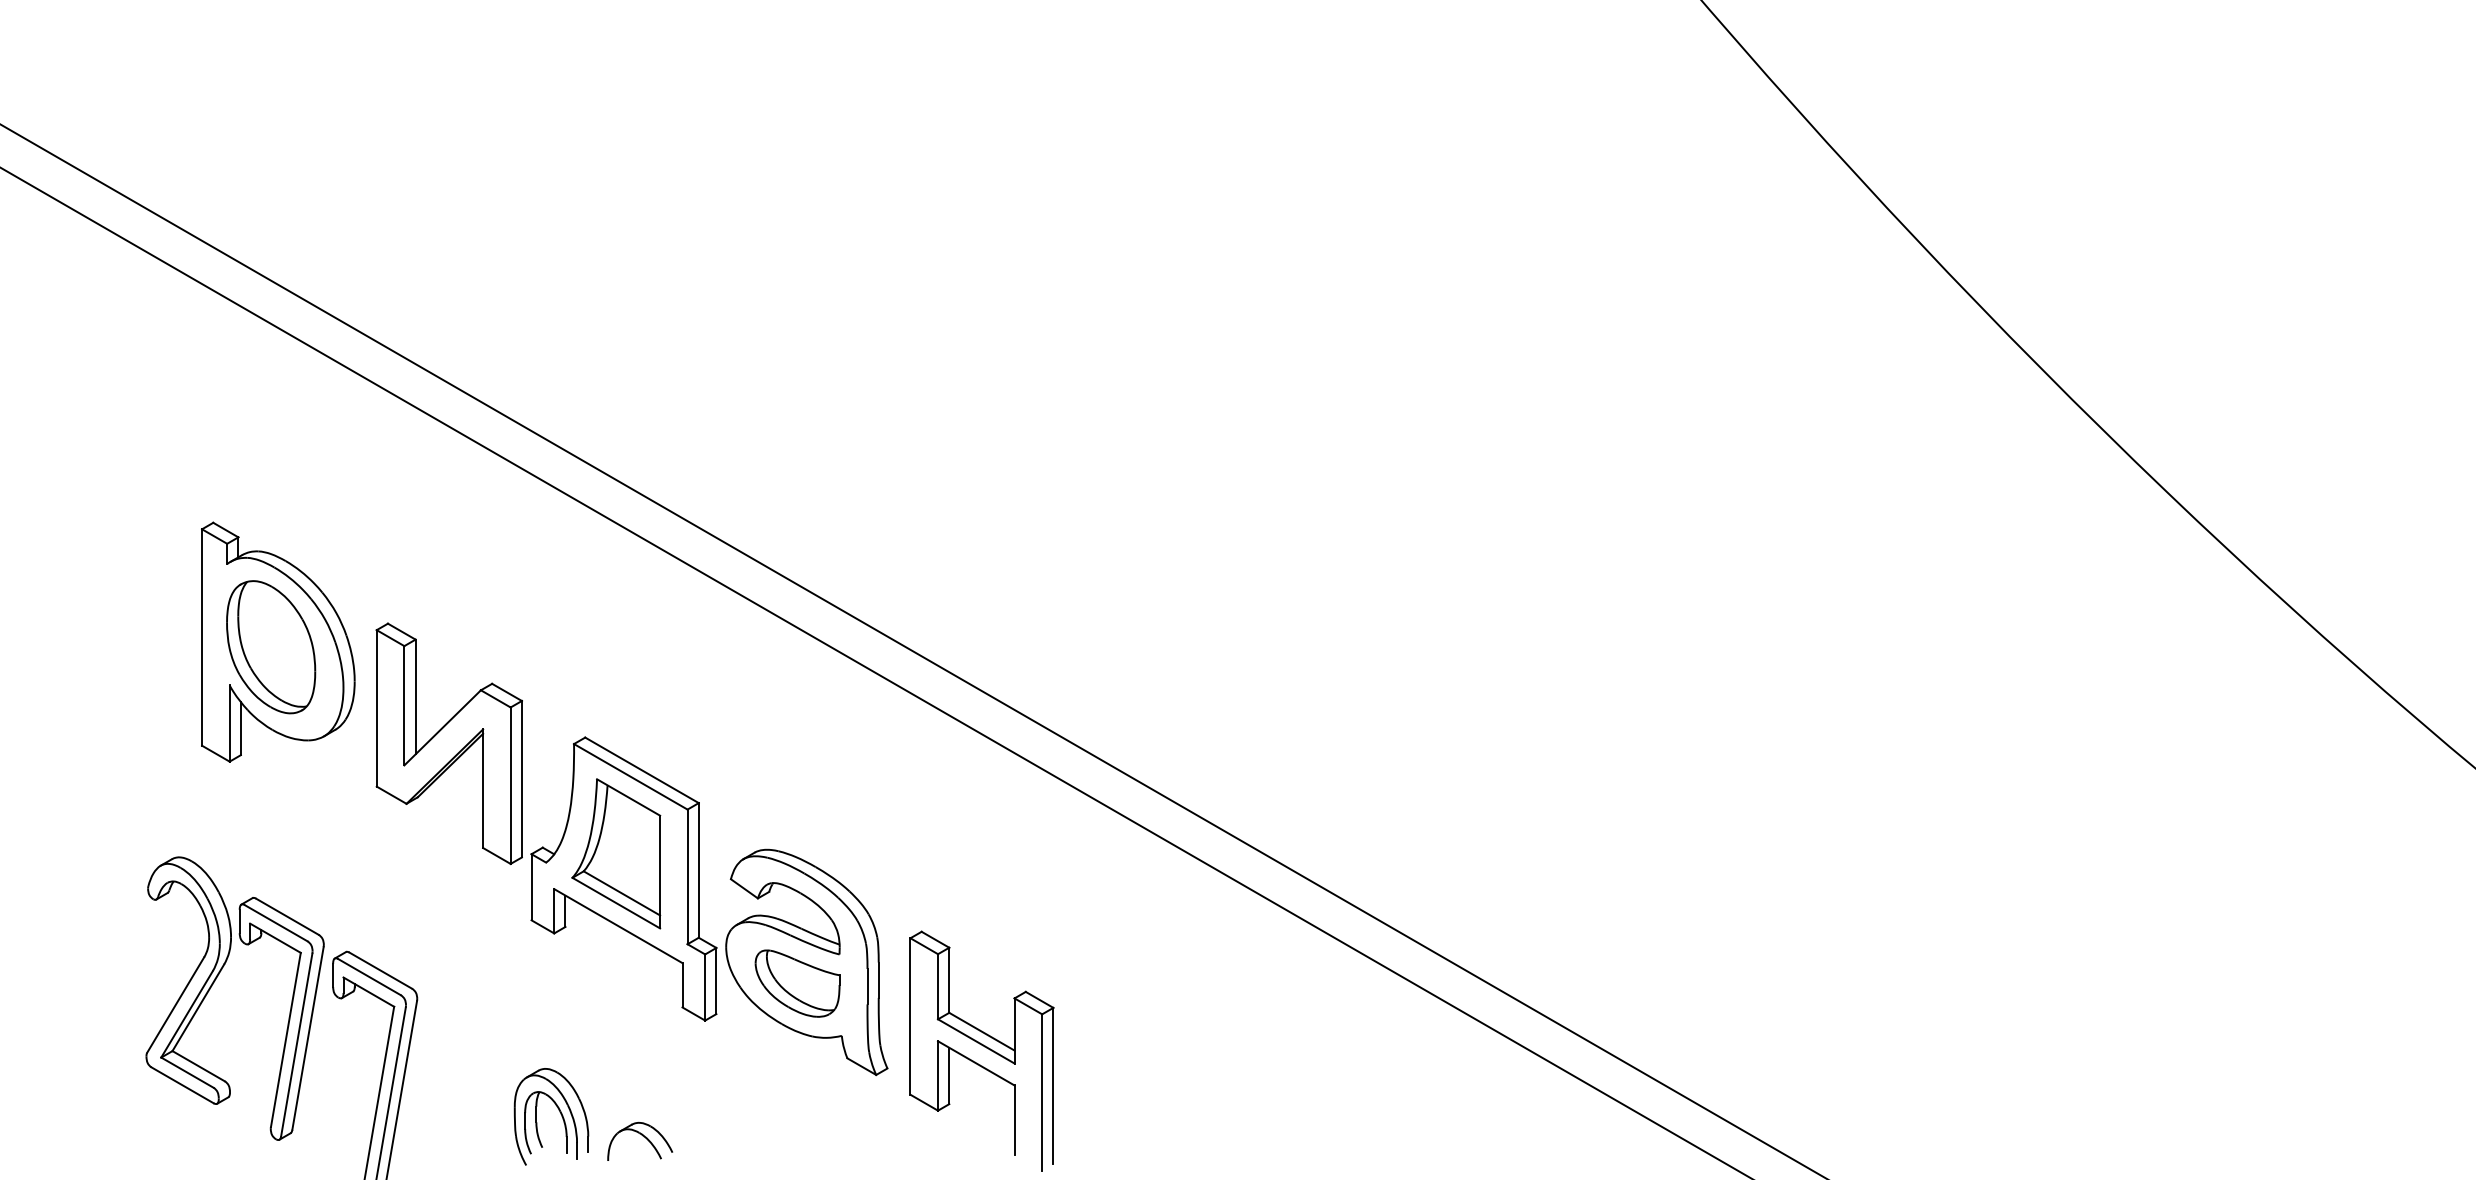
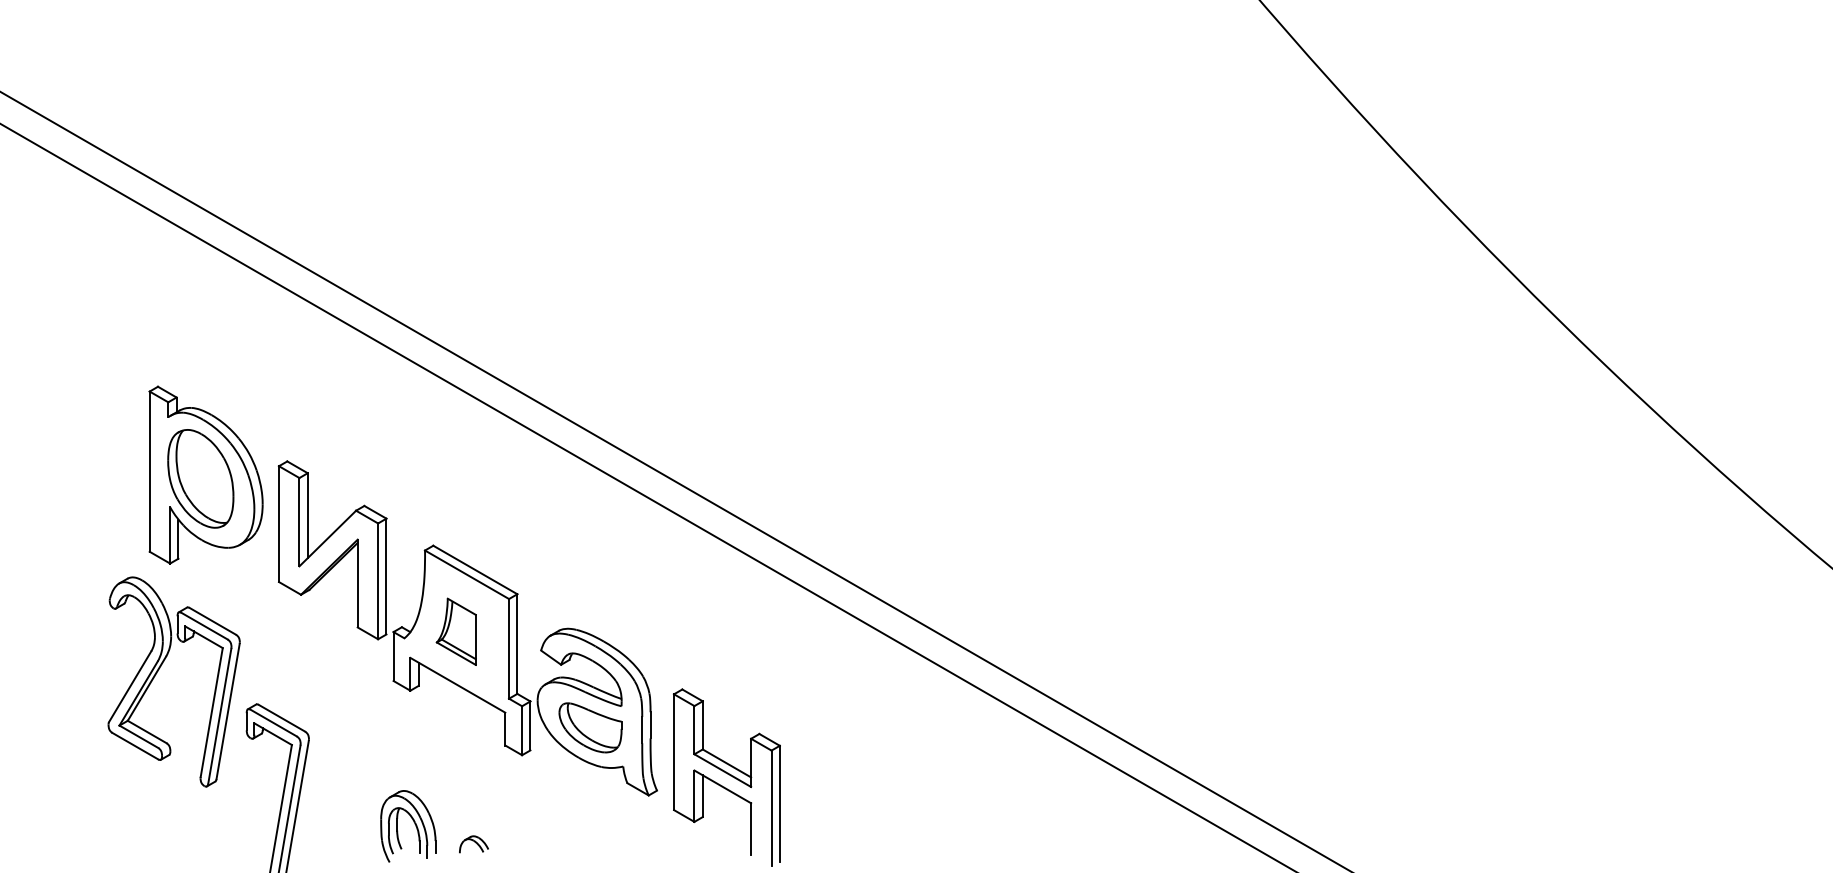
part: (616, 853) -> (456, 631), size x0.6
part: (212, 986) -> (157, 672), moved
part: (640, 1140) -> (474, 843), size x0.6

